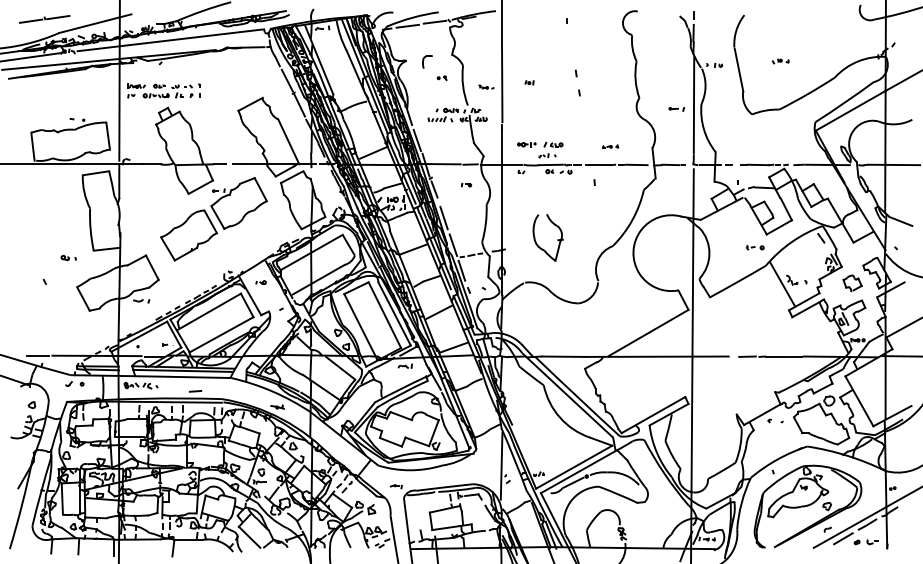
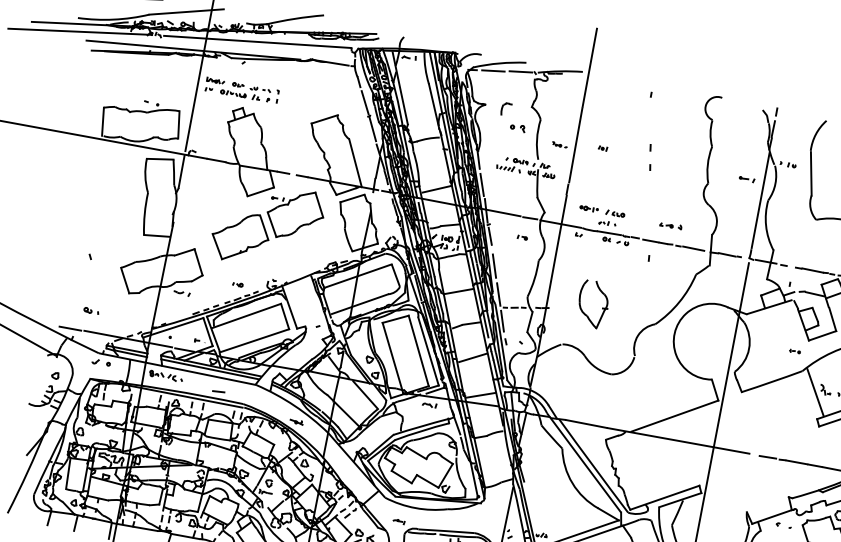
part: (441, 78) -> (517, 128), size x1.6
part: (676, 109) -> (746, 179), moved
part: (610, 146) -> (671, 225), size x1.4
part: (754, 247) -> (794, 351), size x0.6
part: (68, 257) -> (91, 310), moved
part: (260, 282) -> (237, 284), moved

